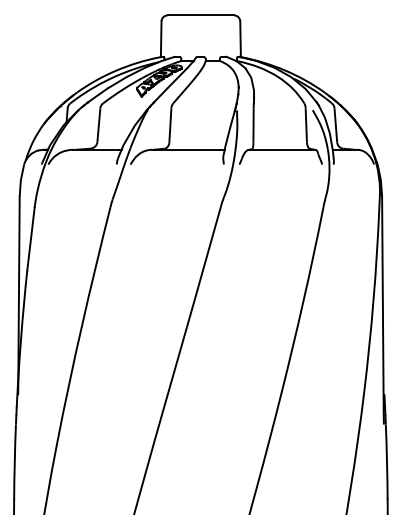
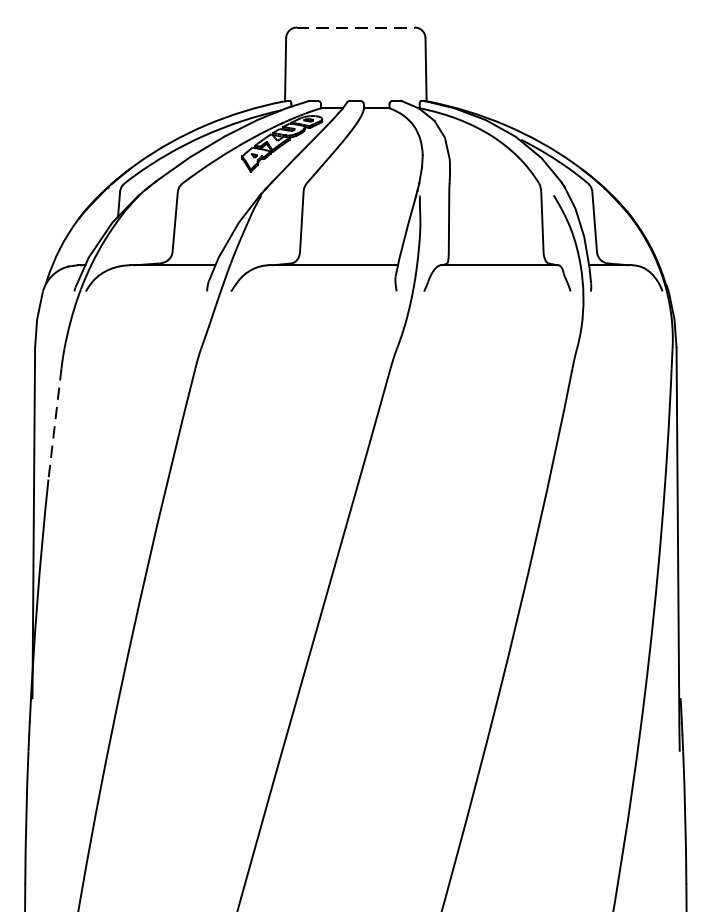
line: (201, 15) -> (356, 27), solid -> dashed
line: (30, 239) -> (54, 424), solid -> dashed

